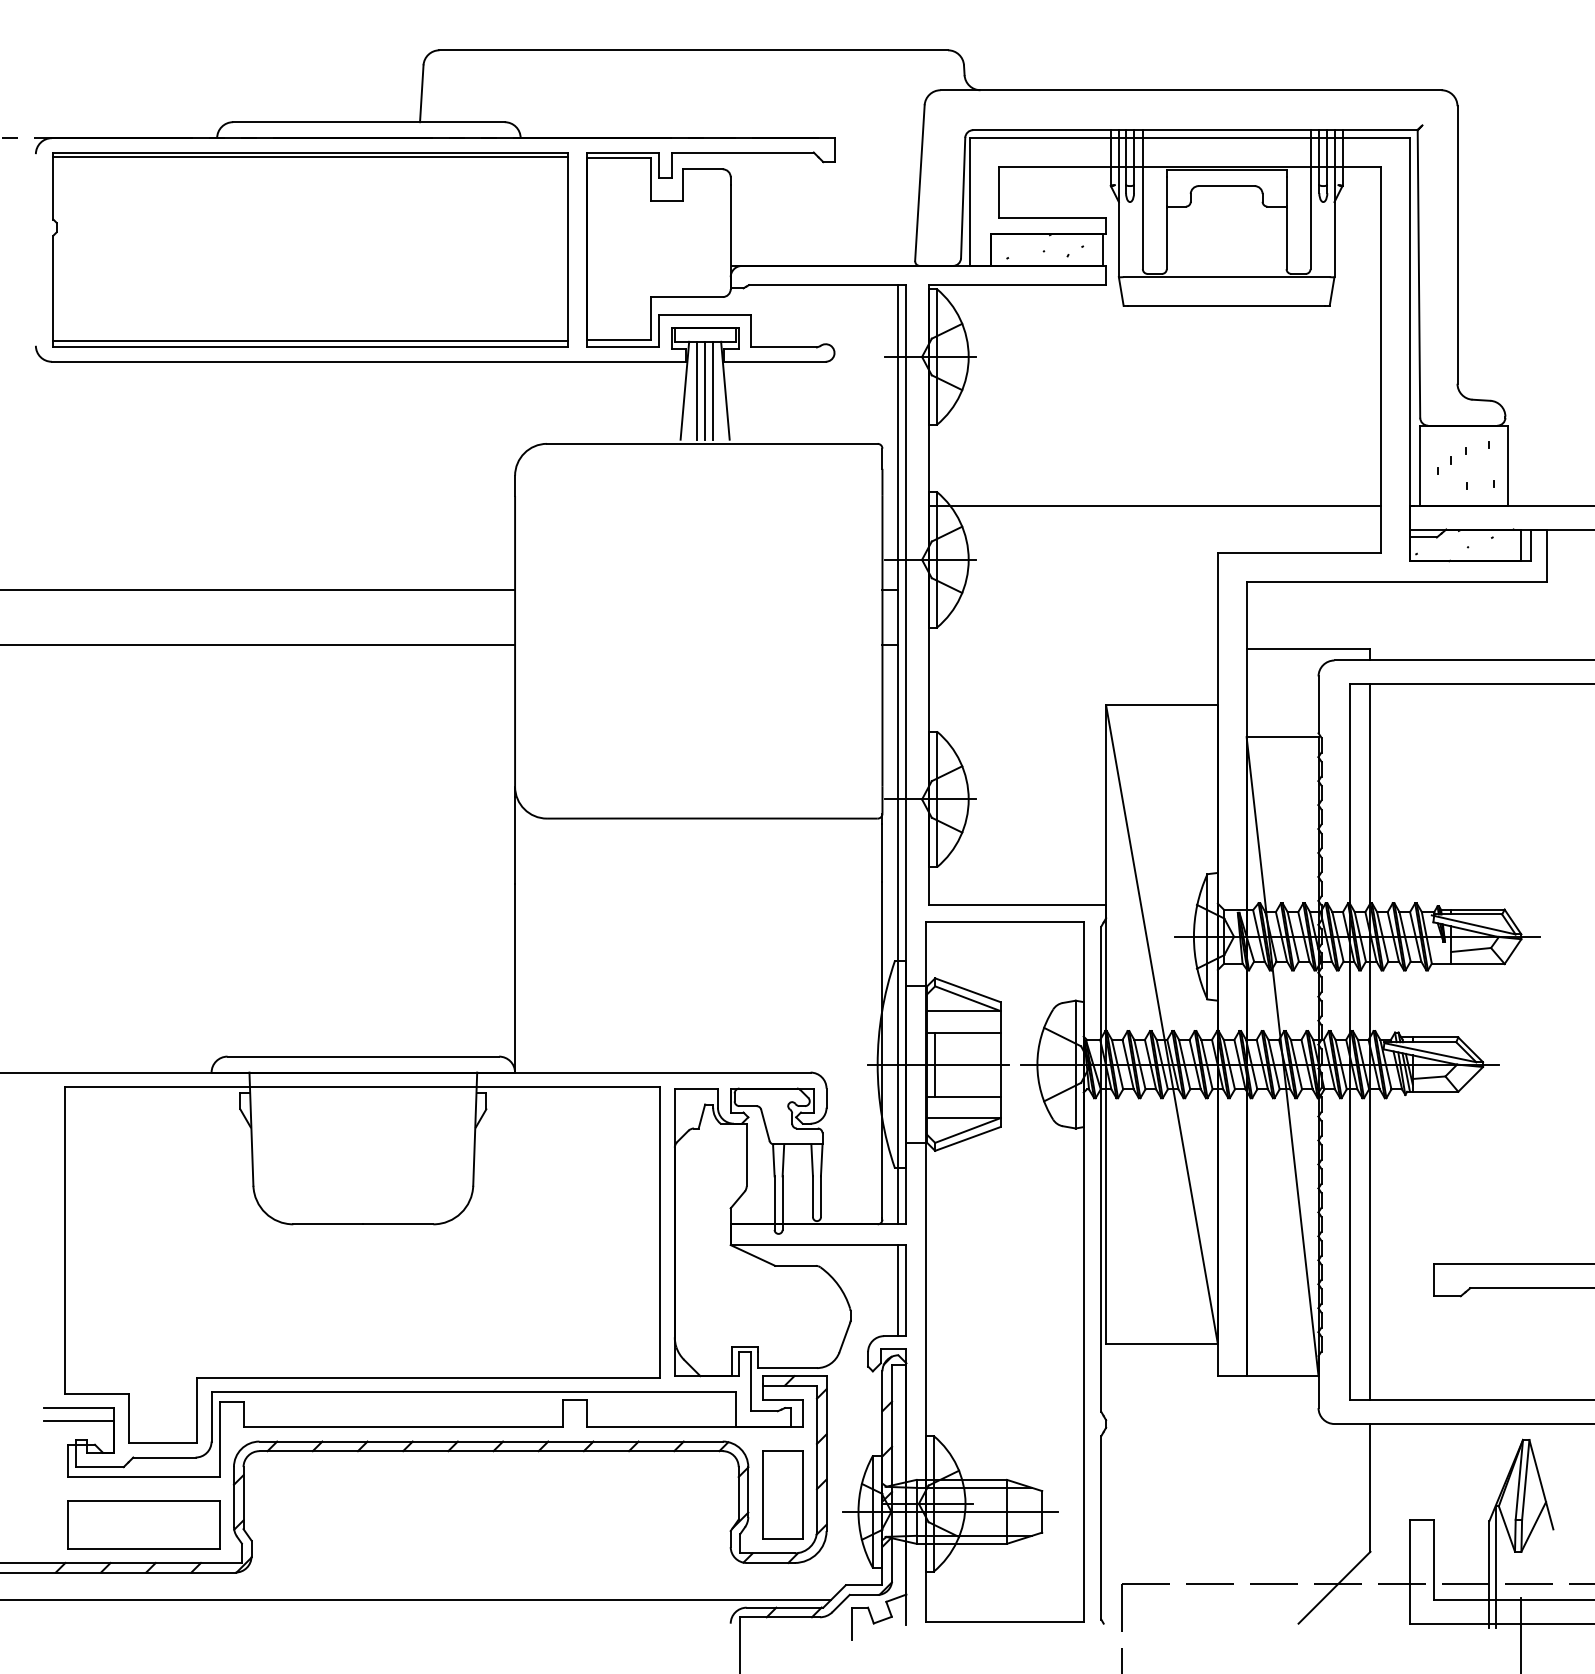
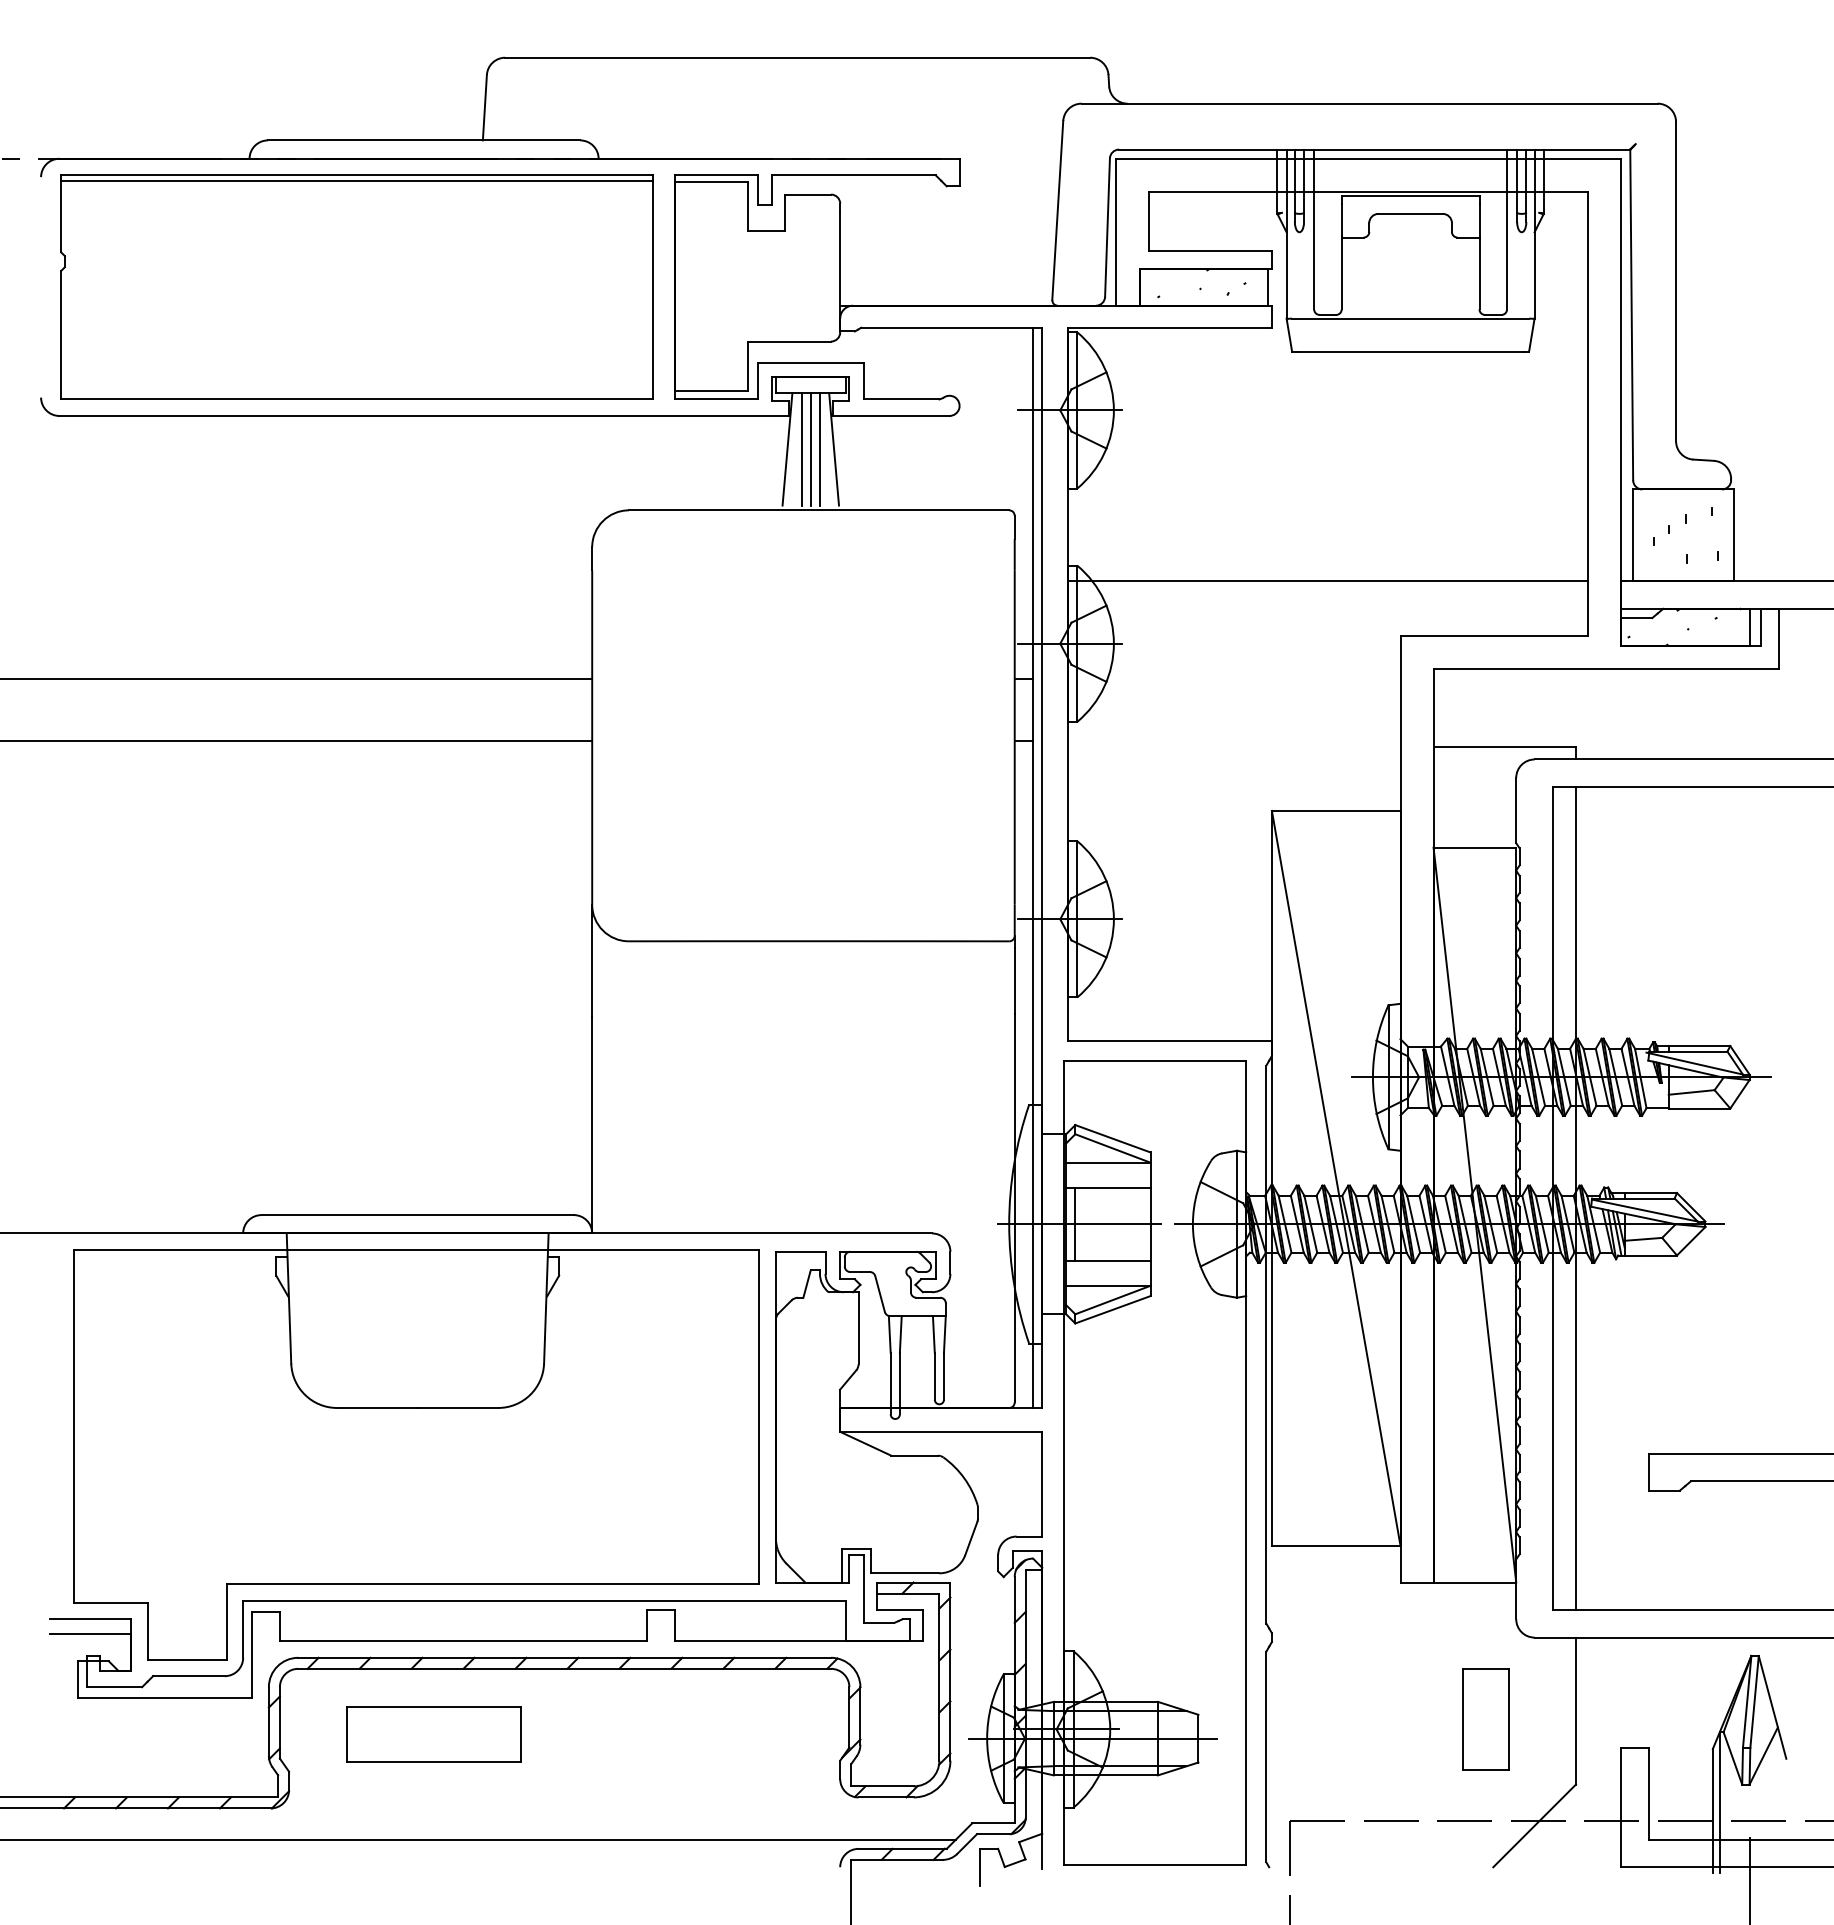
line: (310, 341) -> (356, 392), removed
line: (898, 1290) -> (1033, 1483), removed
part: (782, 1495) -> (1485, 1719), moved
part: (143, 1524) -> (433, 1734), moved

